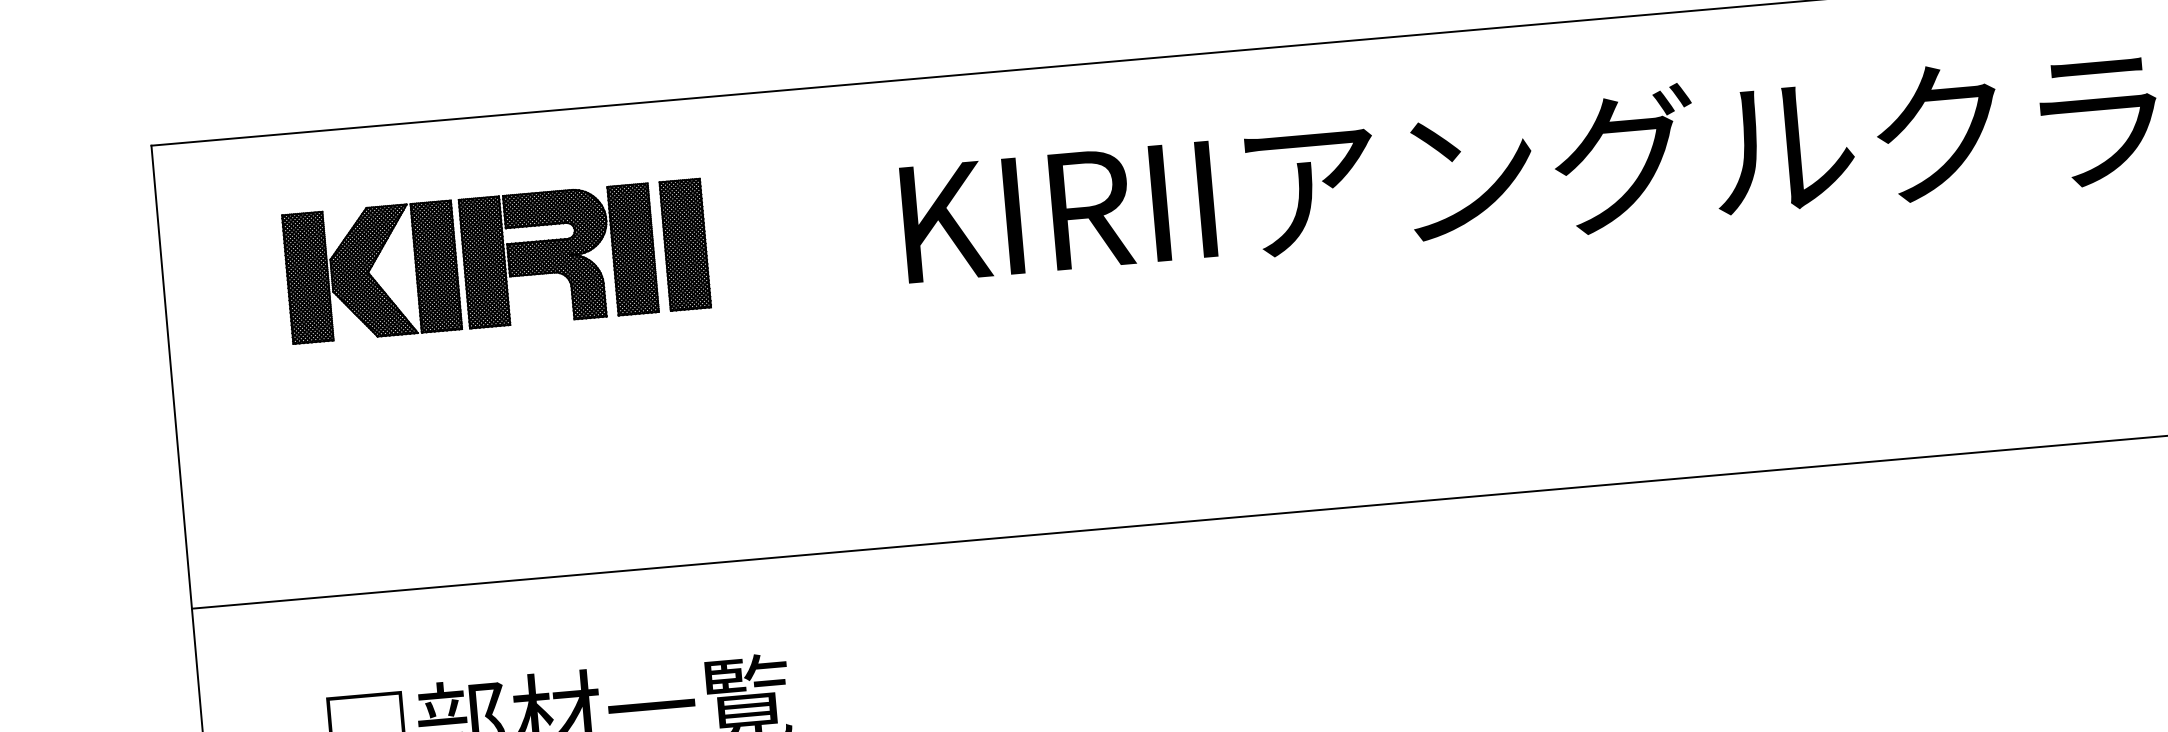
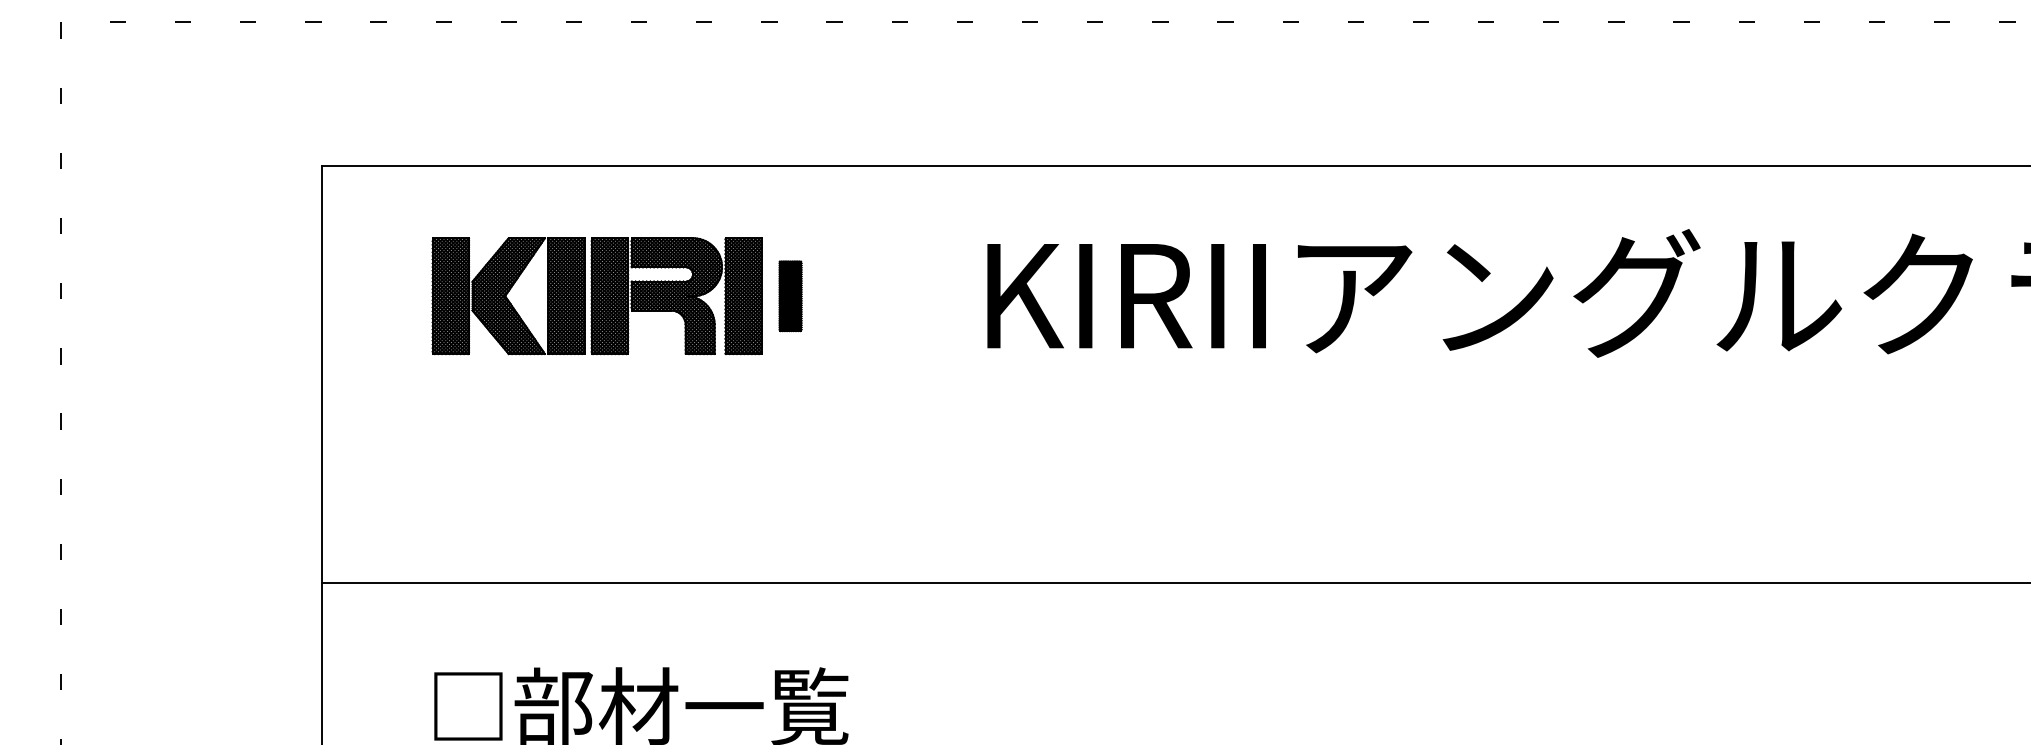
part: (685, 245) -> (790, 296), size x0.6

